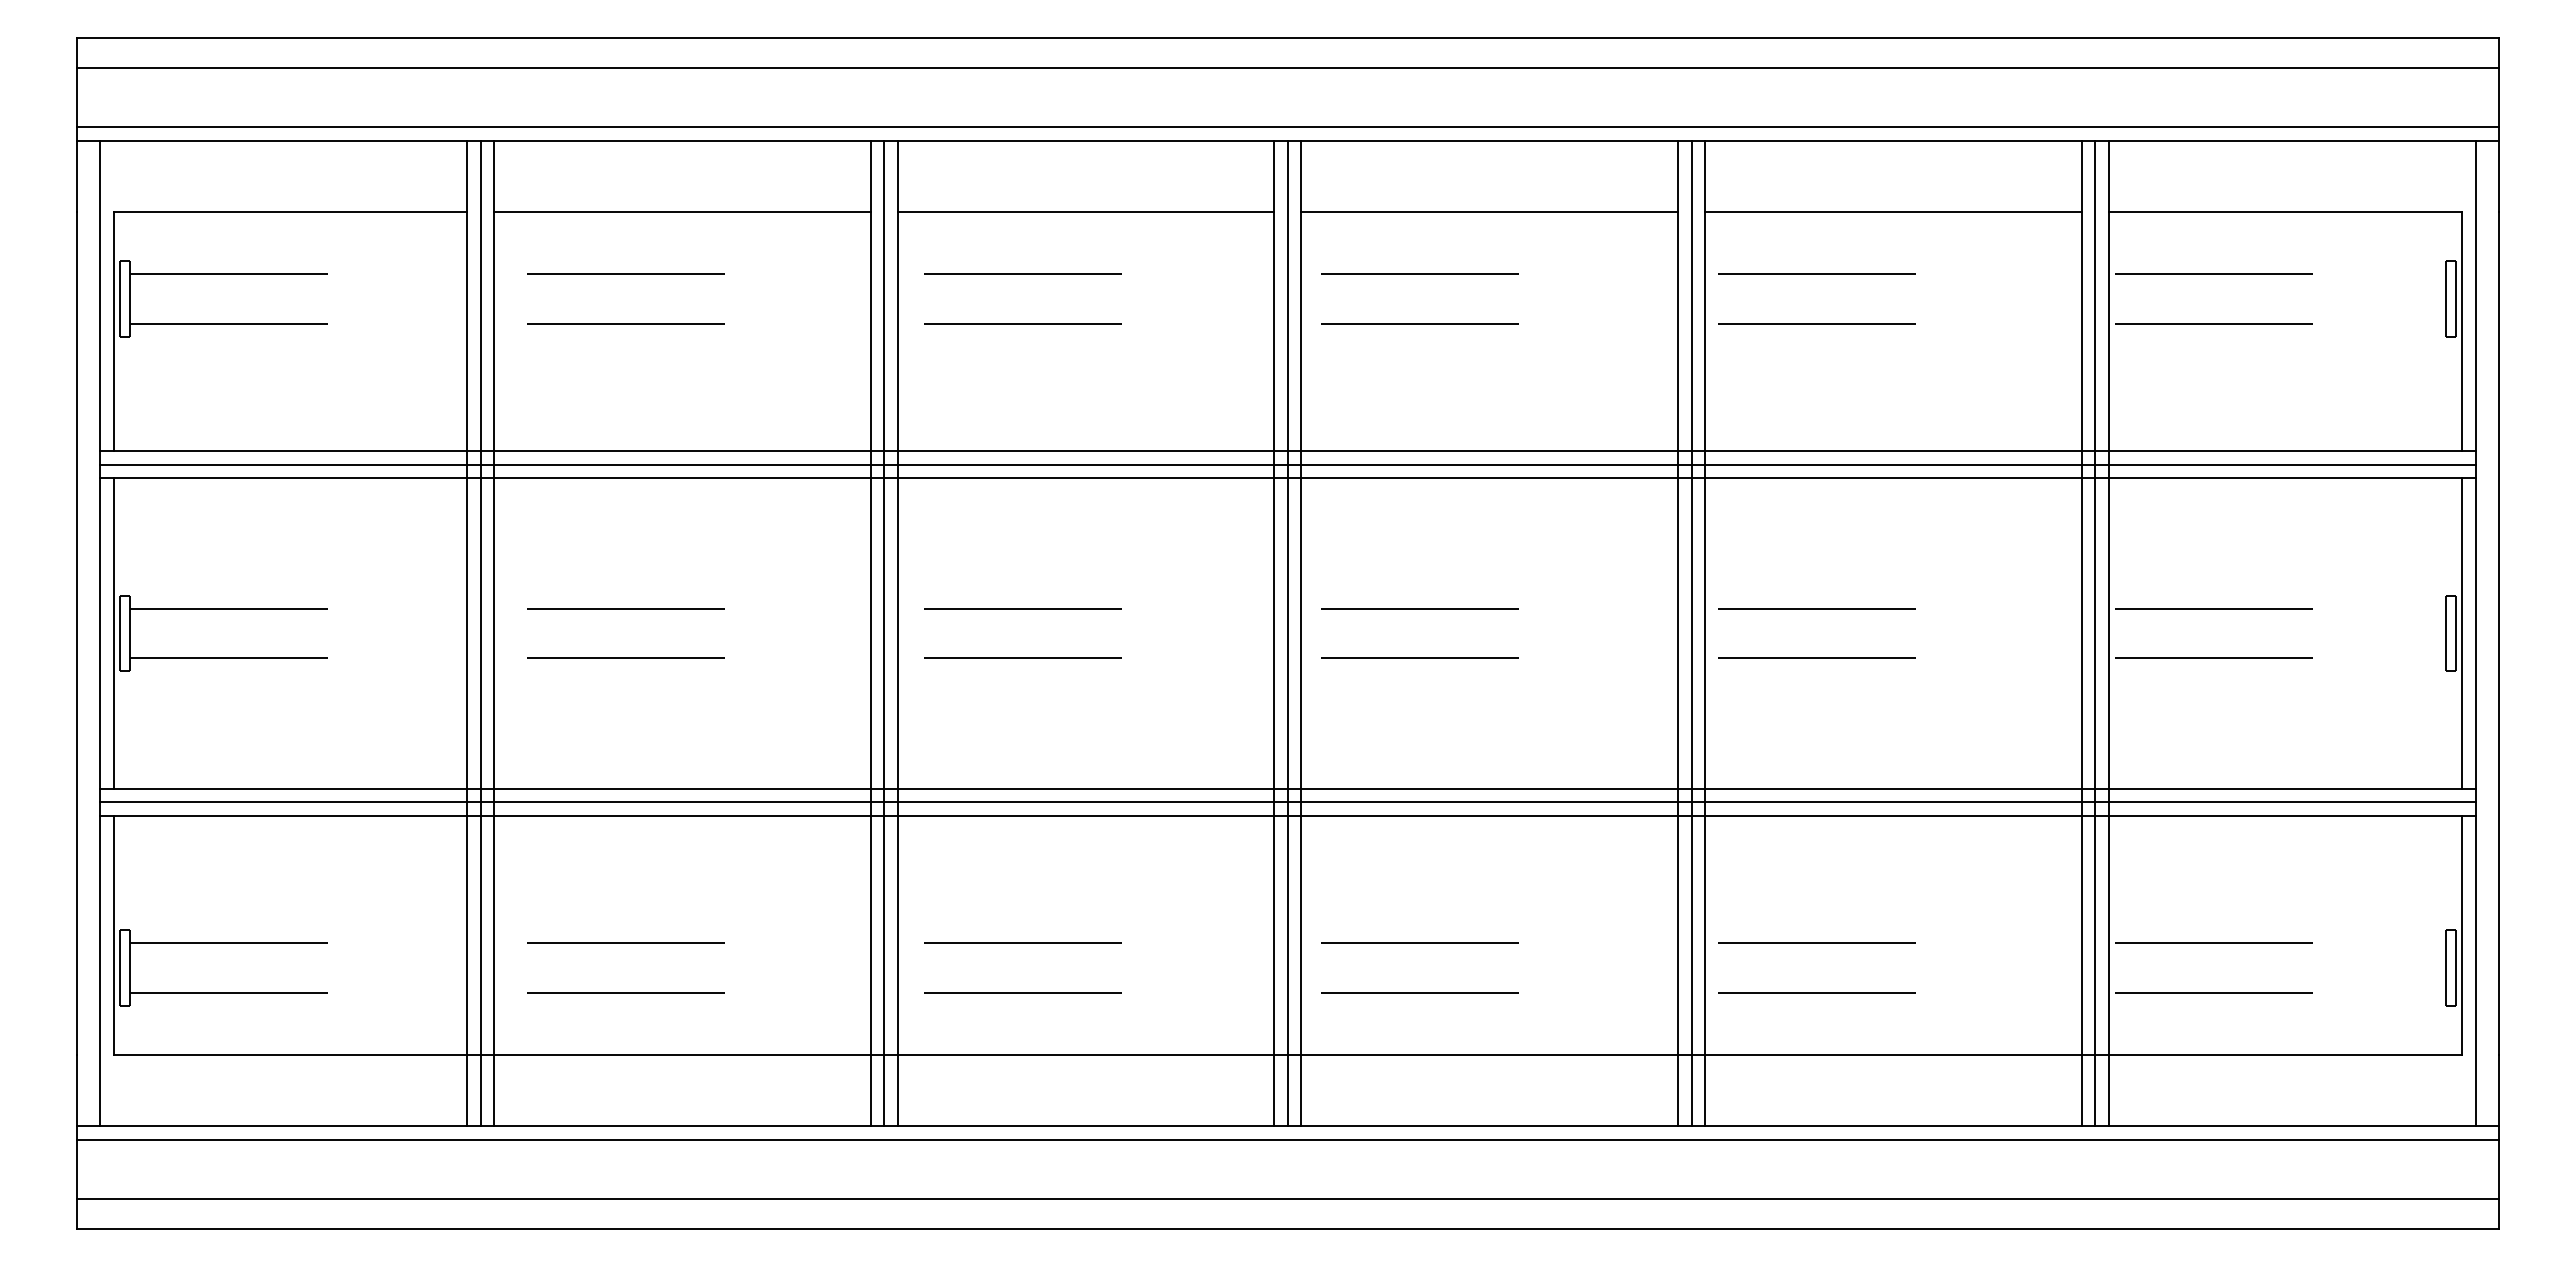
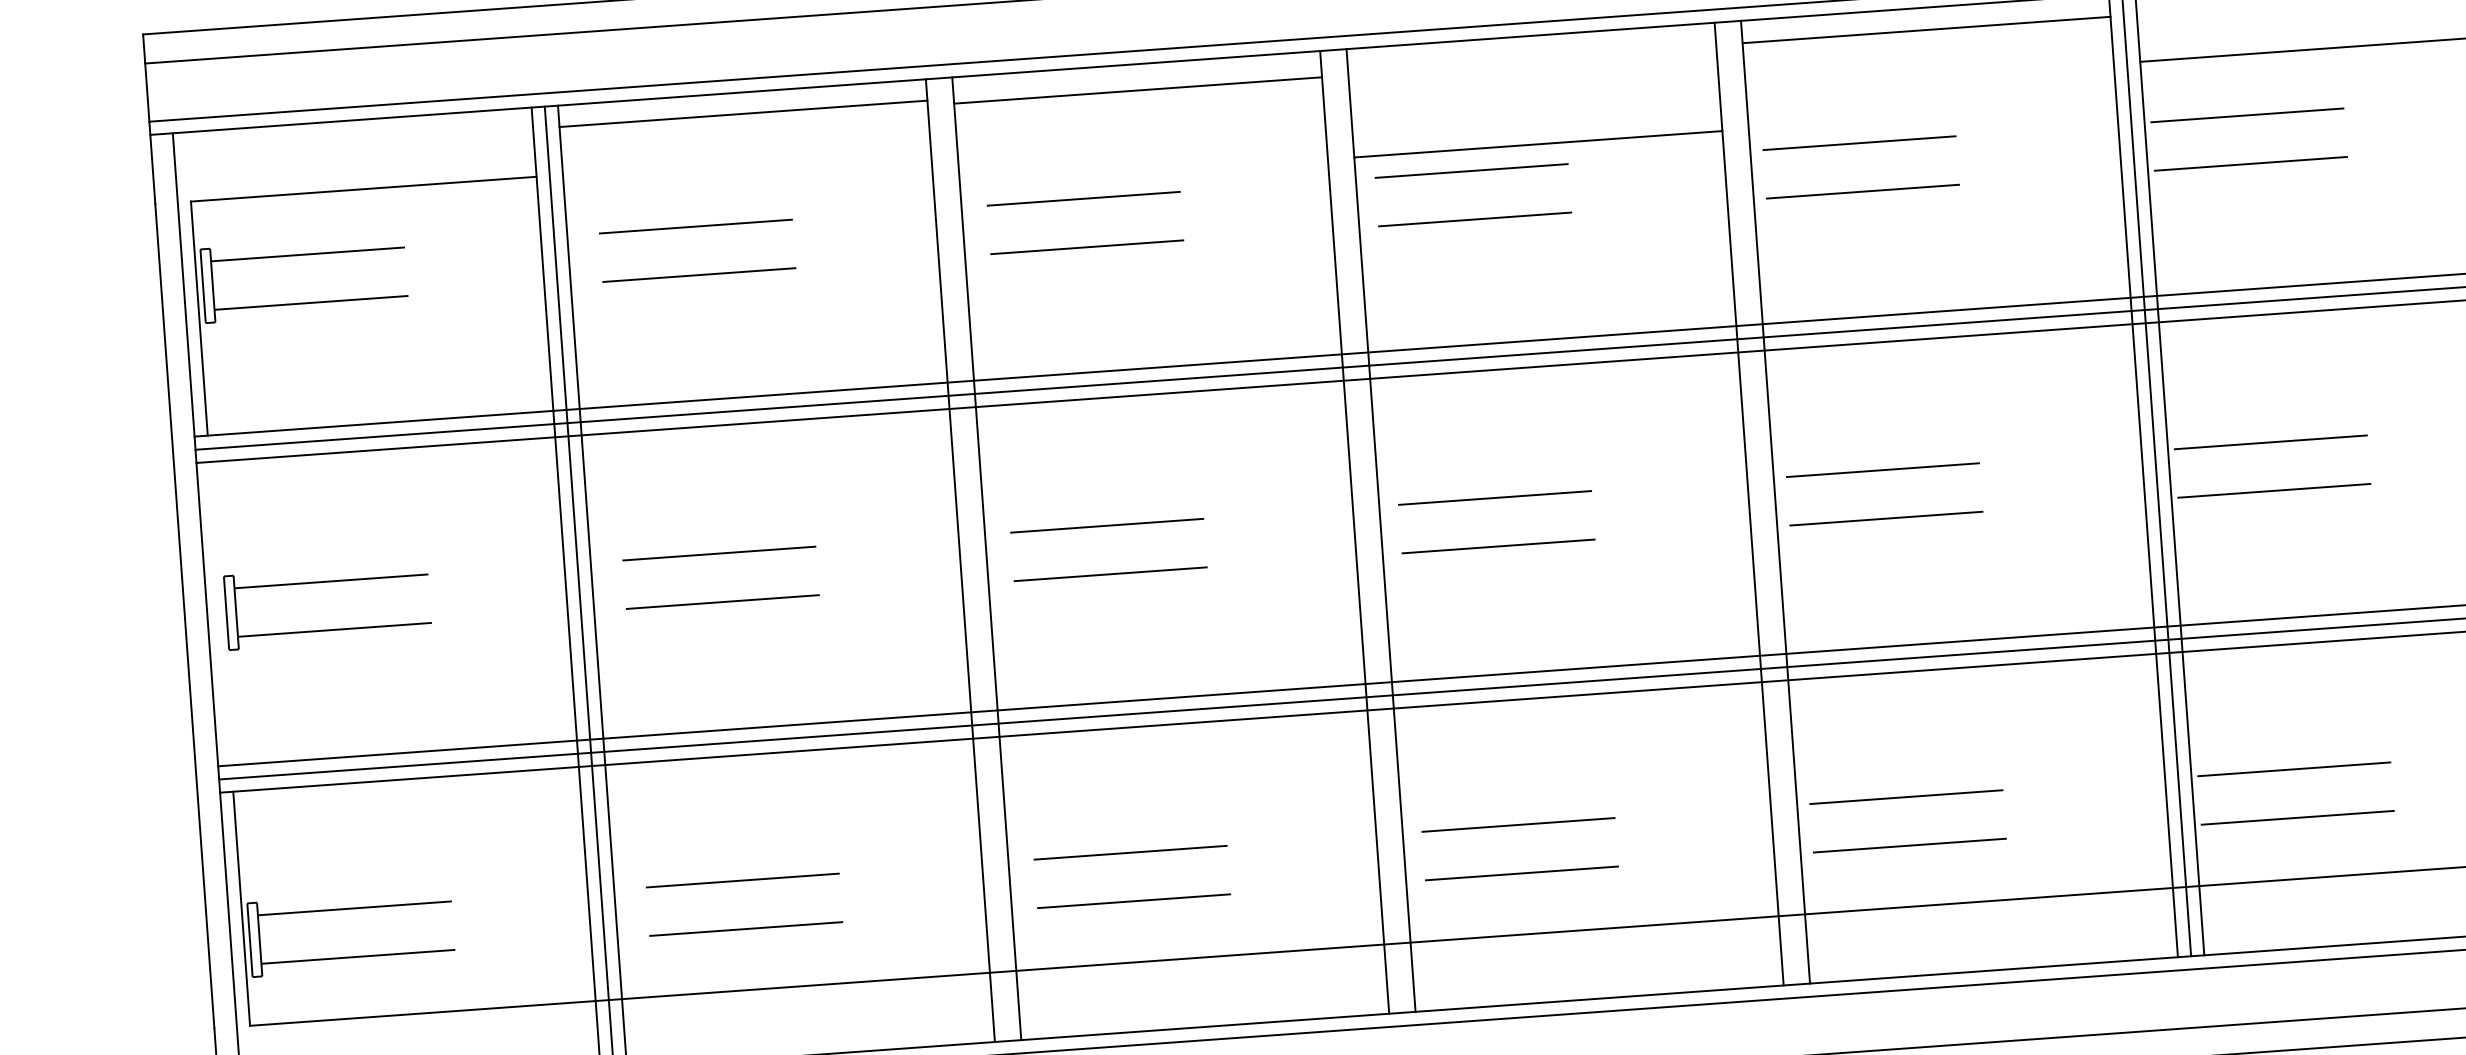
line: (682, 211) -> (743, 113), moved
line: (1085, 211) -> (1137, 90), moved
line: (1489, 211) -> (1538, 144), moved
line: (1893, 211) -> (1926, 29), moved
line: (113, 633) -> (220, 613), removed
line: (884, 633) -> (973, 559), removed
line: (1287, 633) -> (1367, 531), removed
line: (1691, 633) -> (1762, 503), removed

